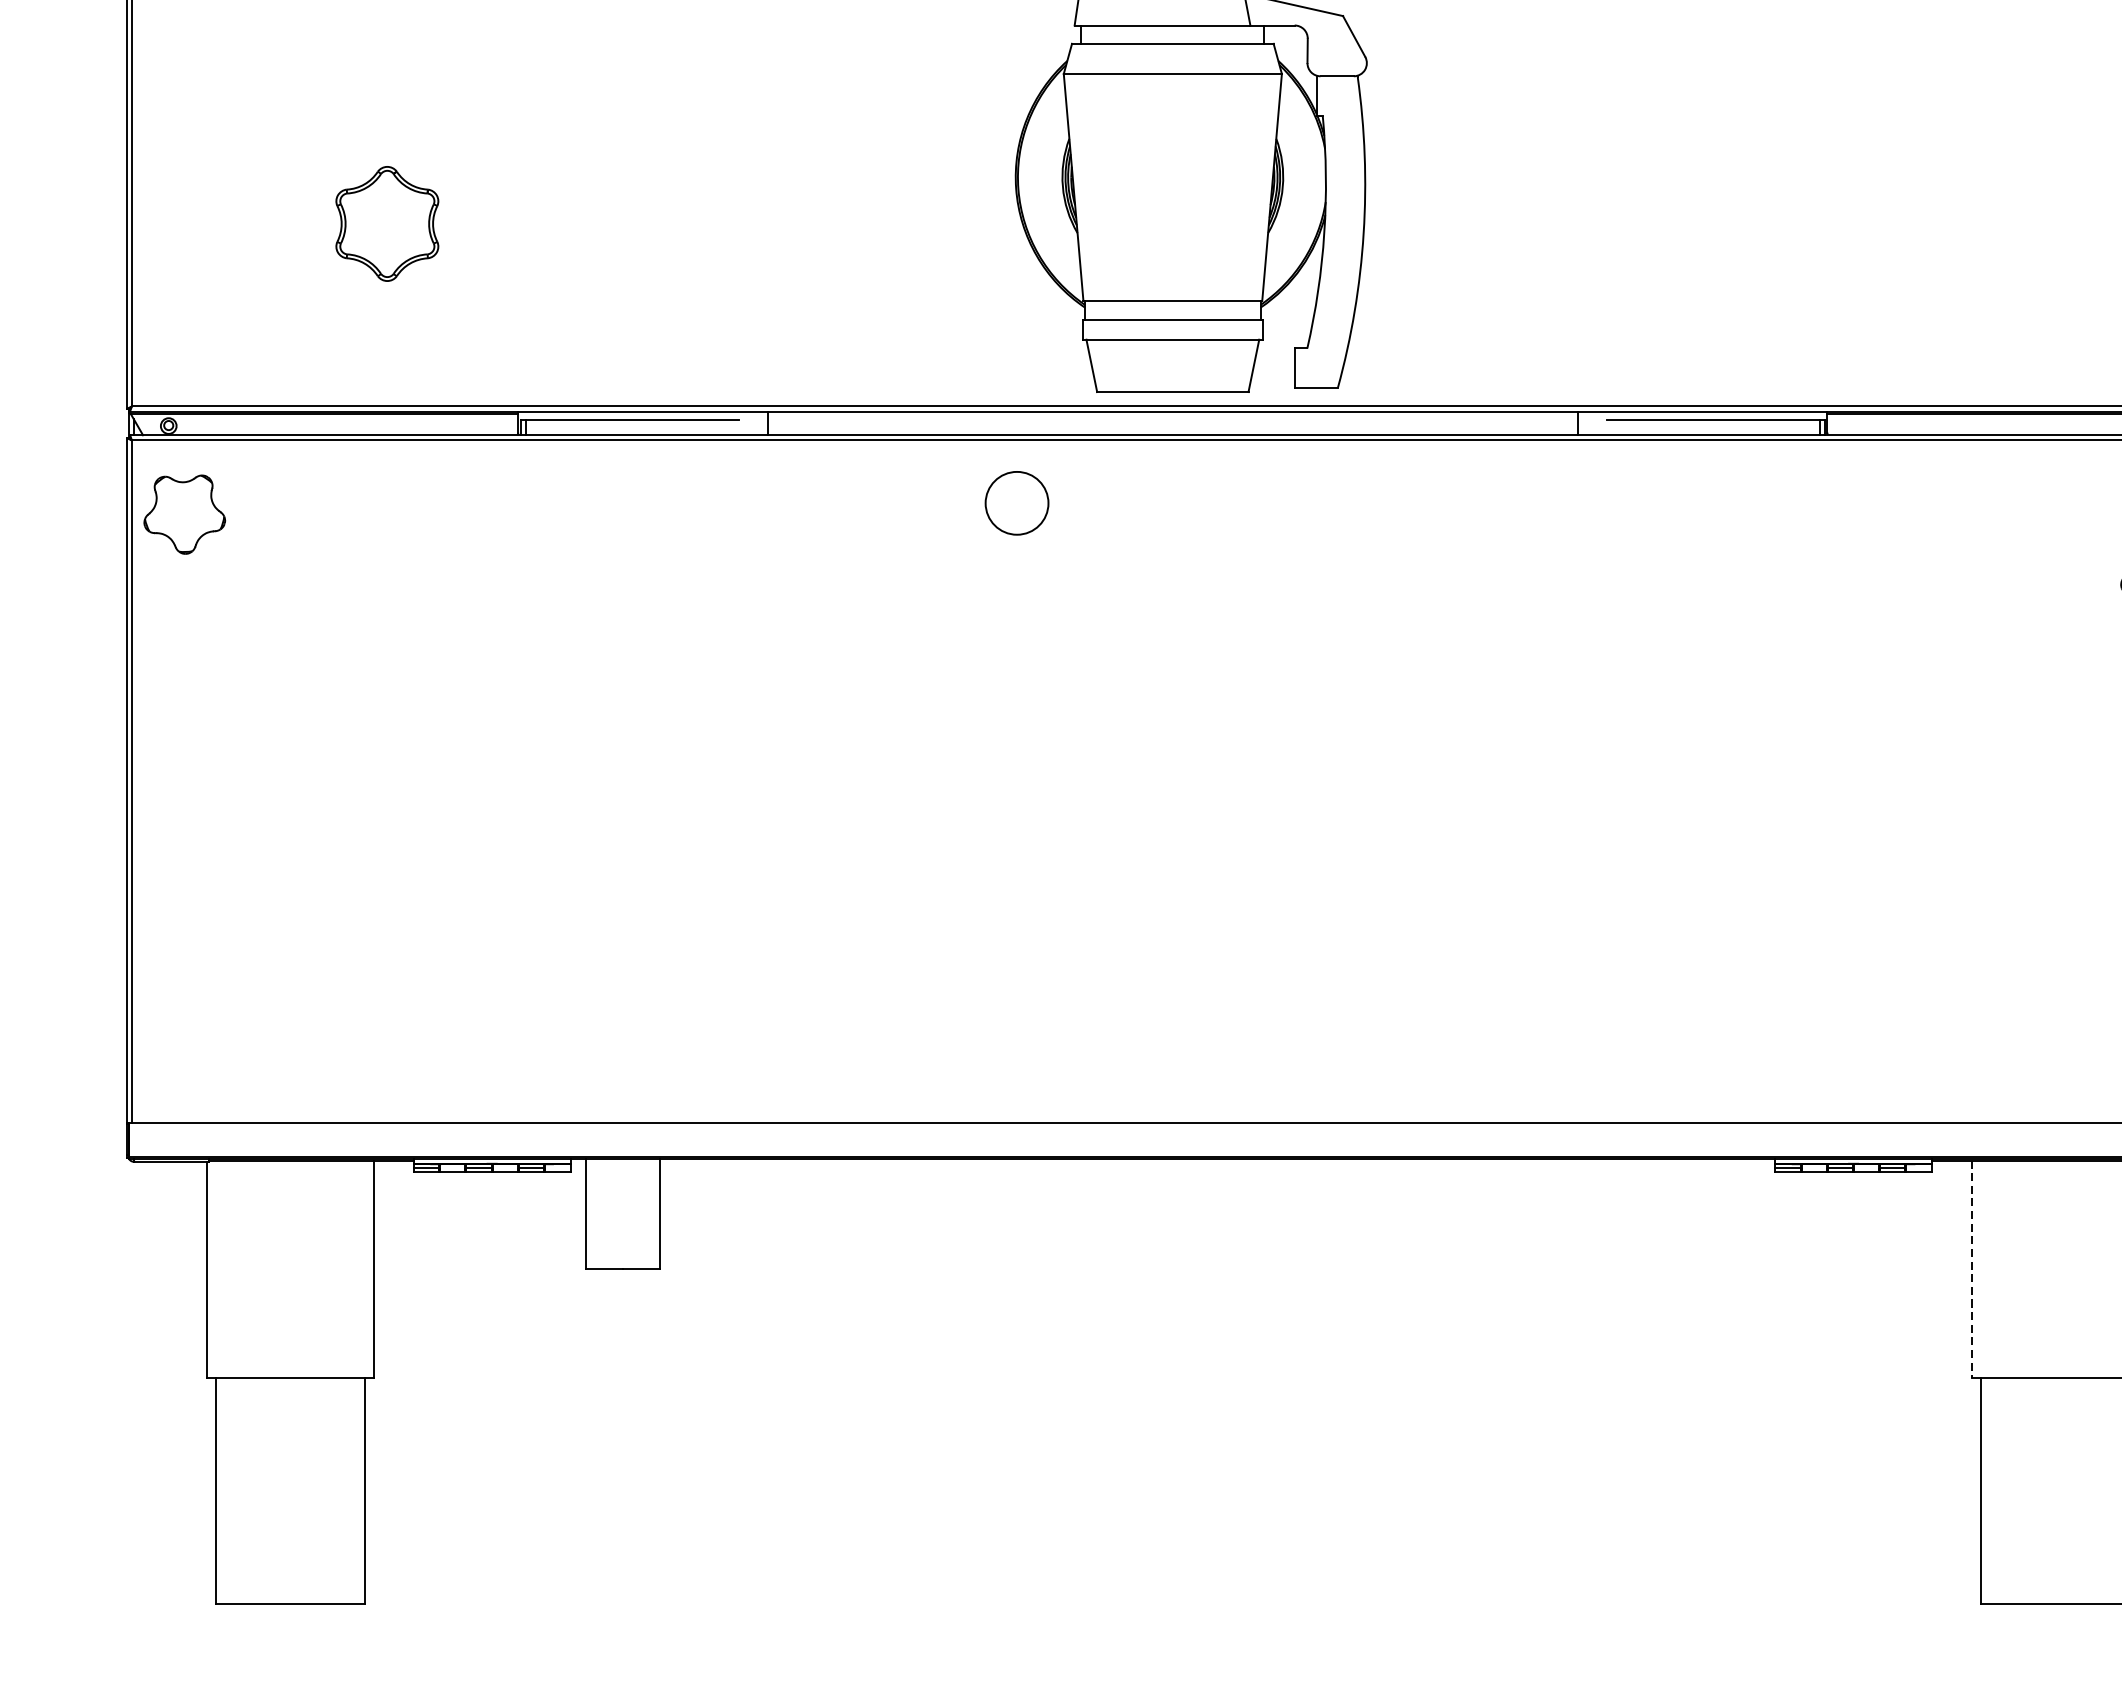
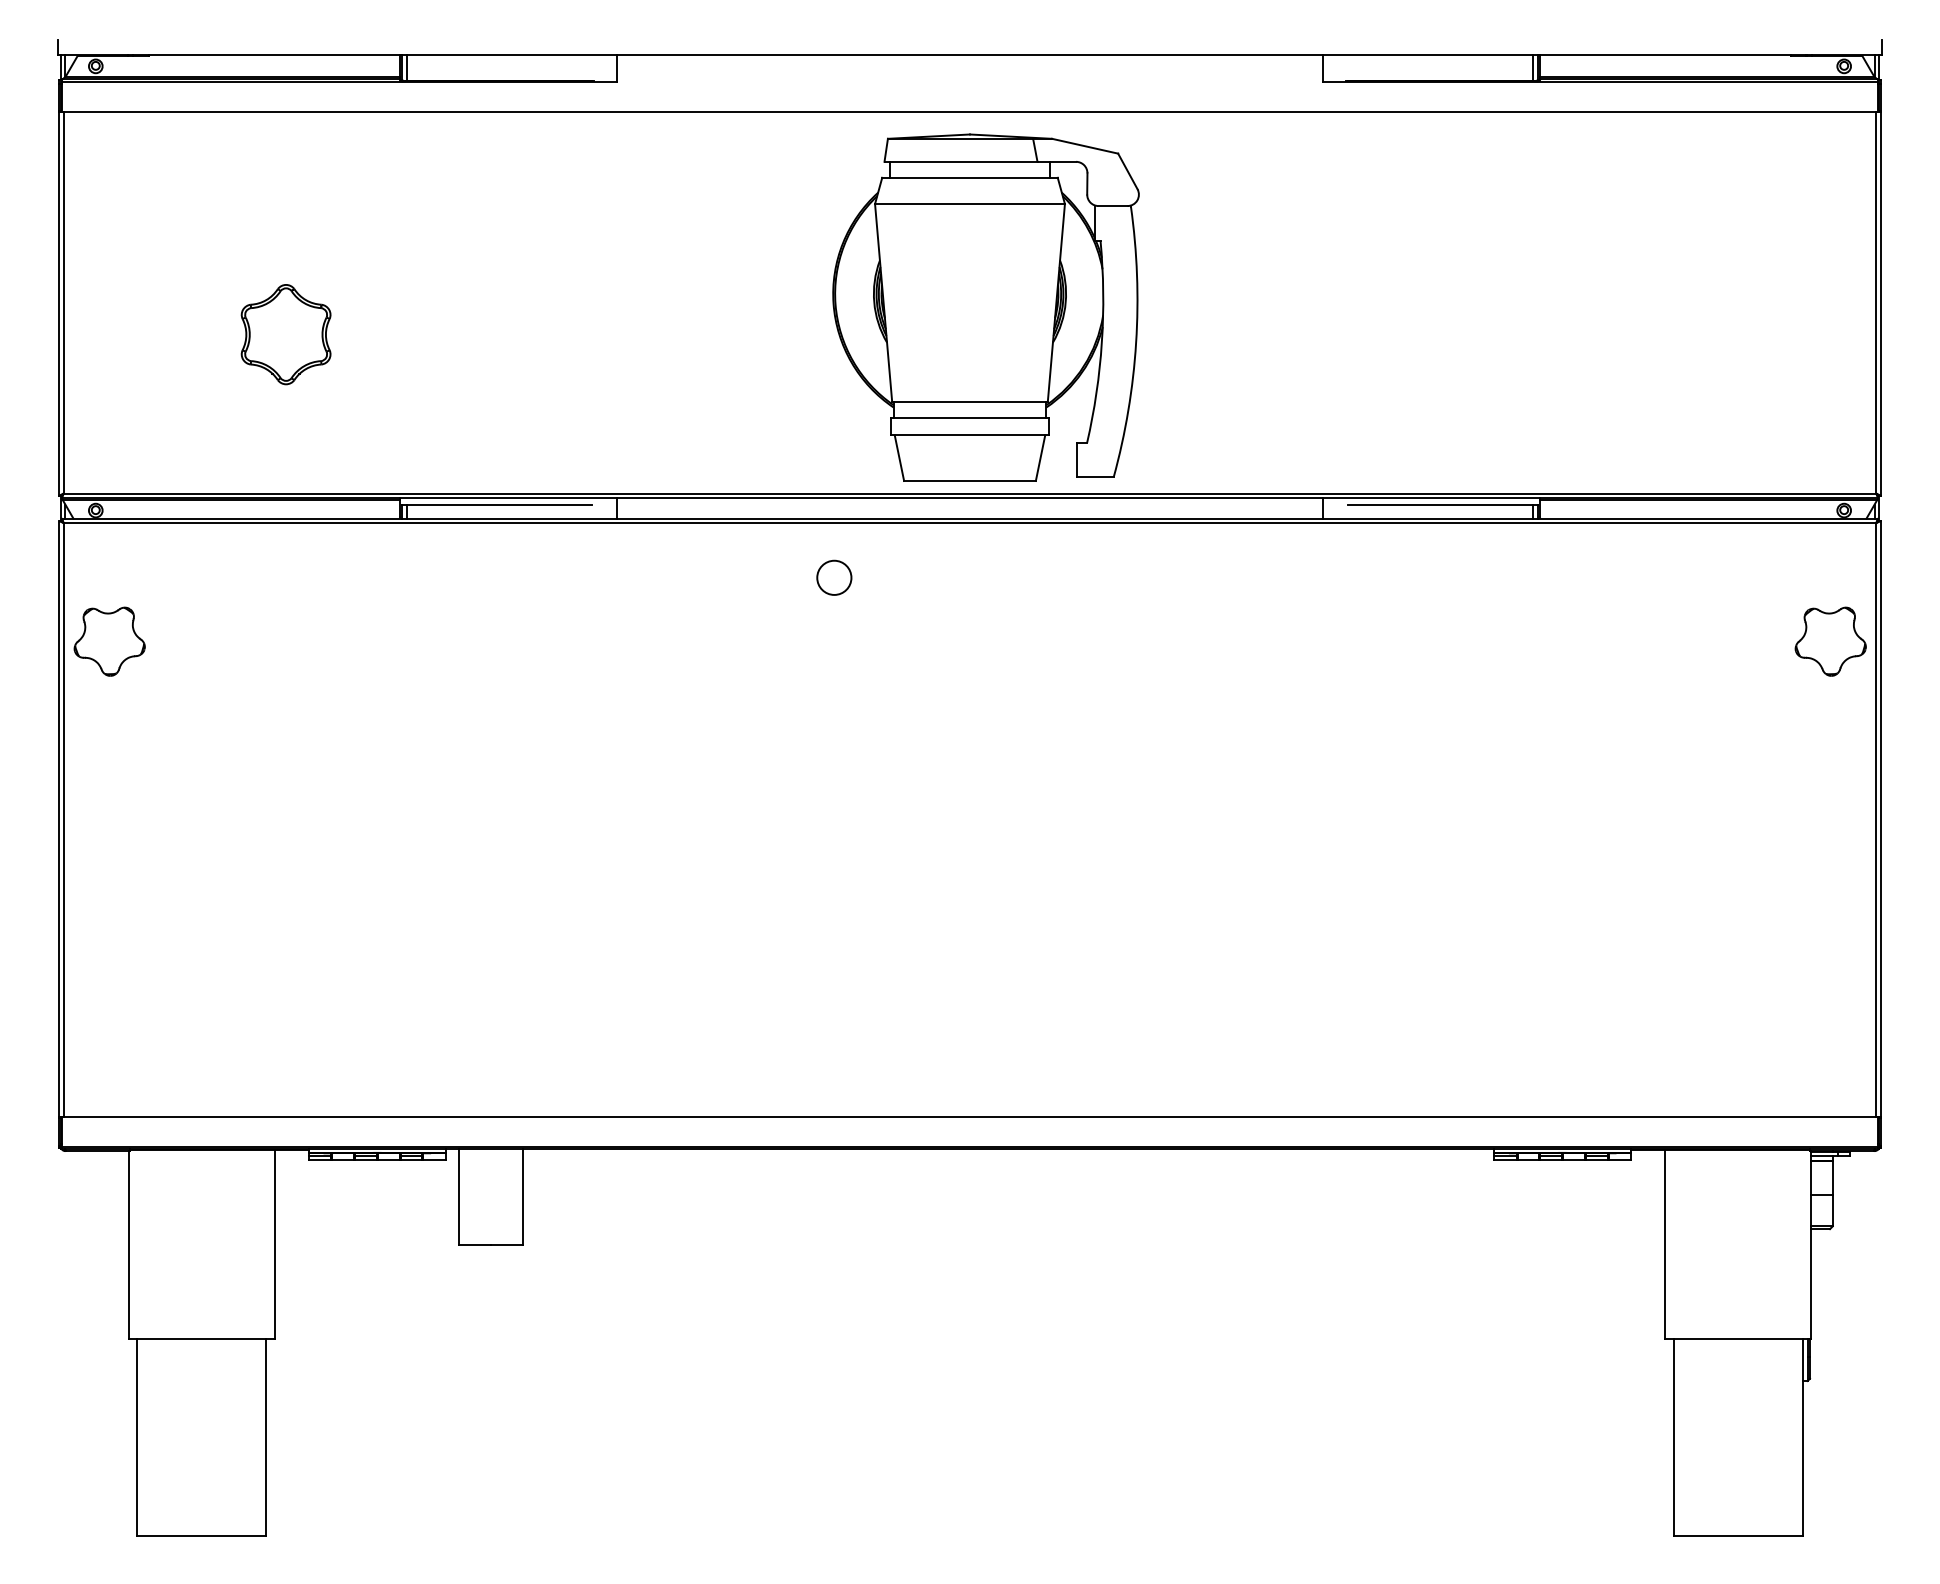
circle: (1017, 502) -> (834, 577), size x0.62
part: (184, 514) -> (109, 641), moved
line: (1971, 1269) -> (1665, 1244), dashed -> solid

